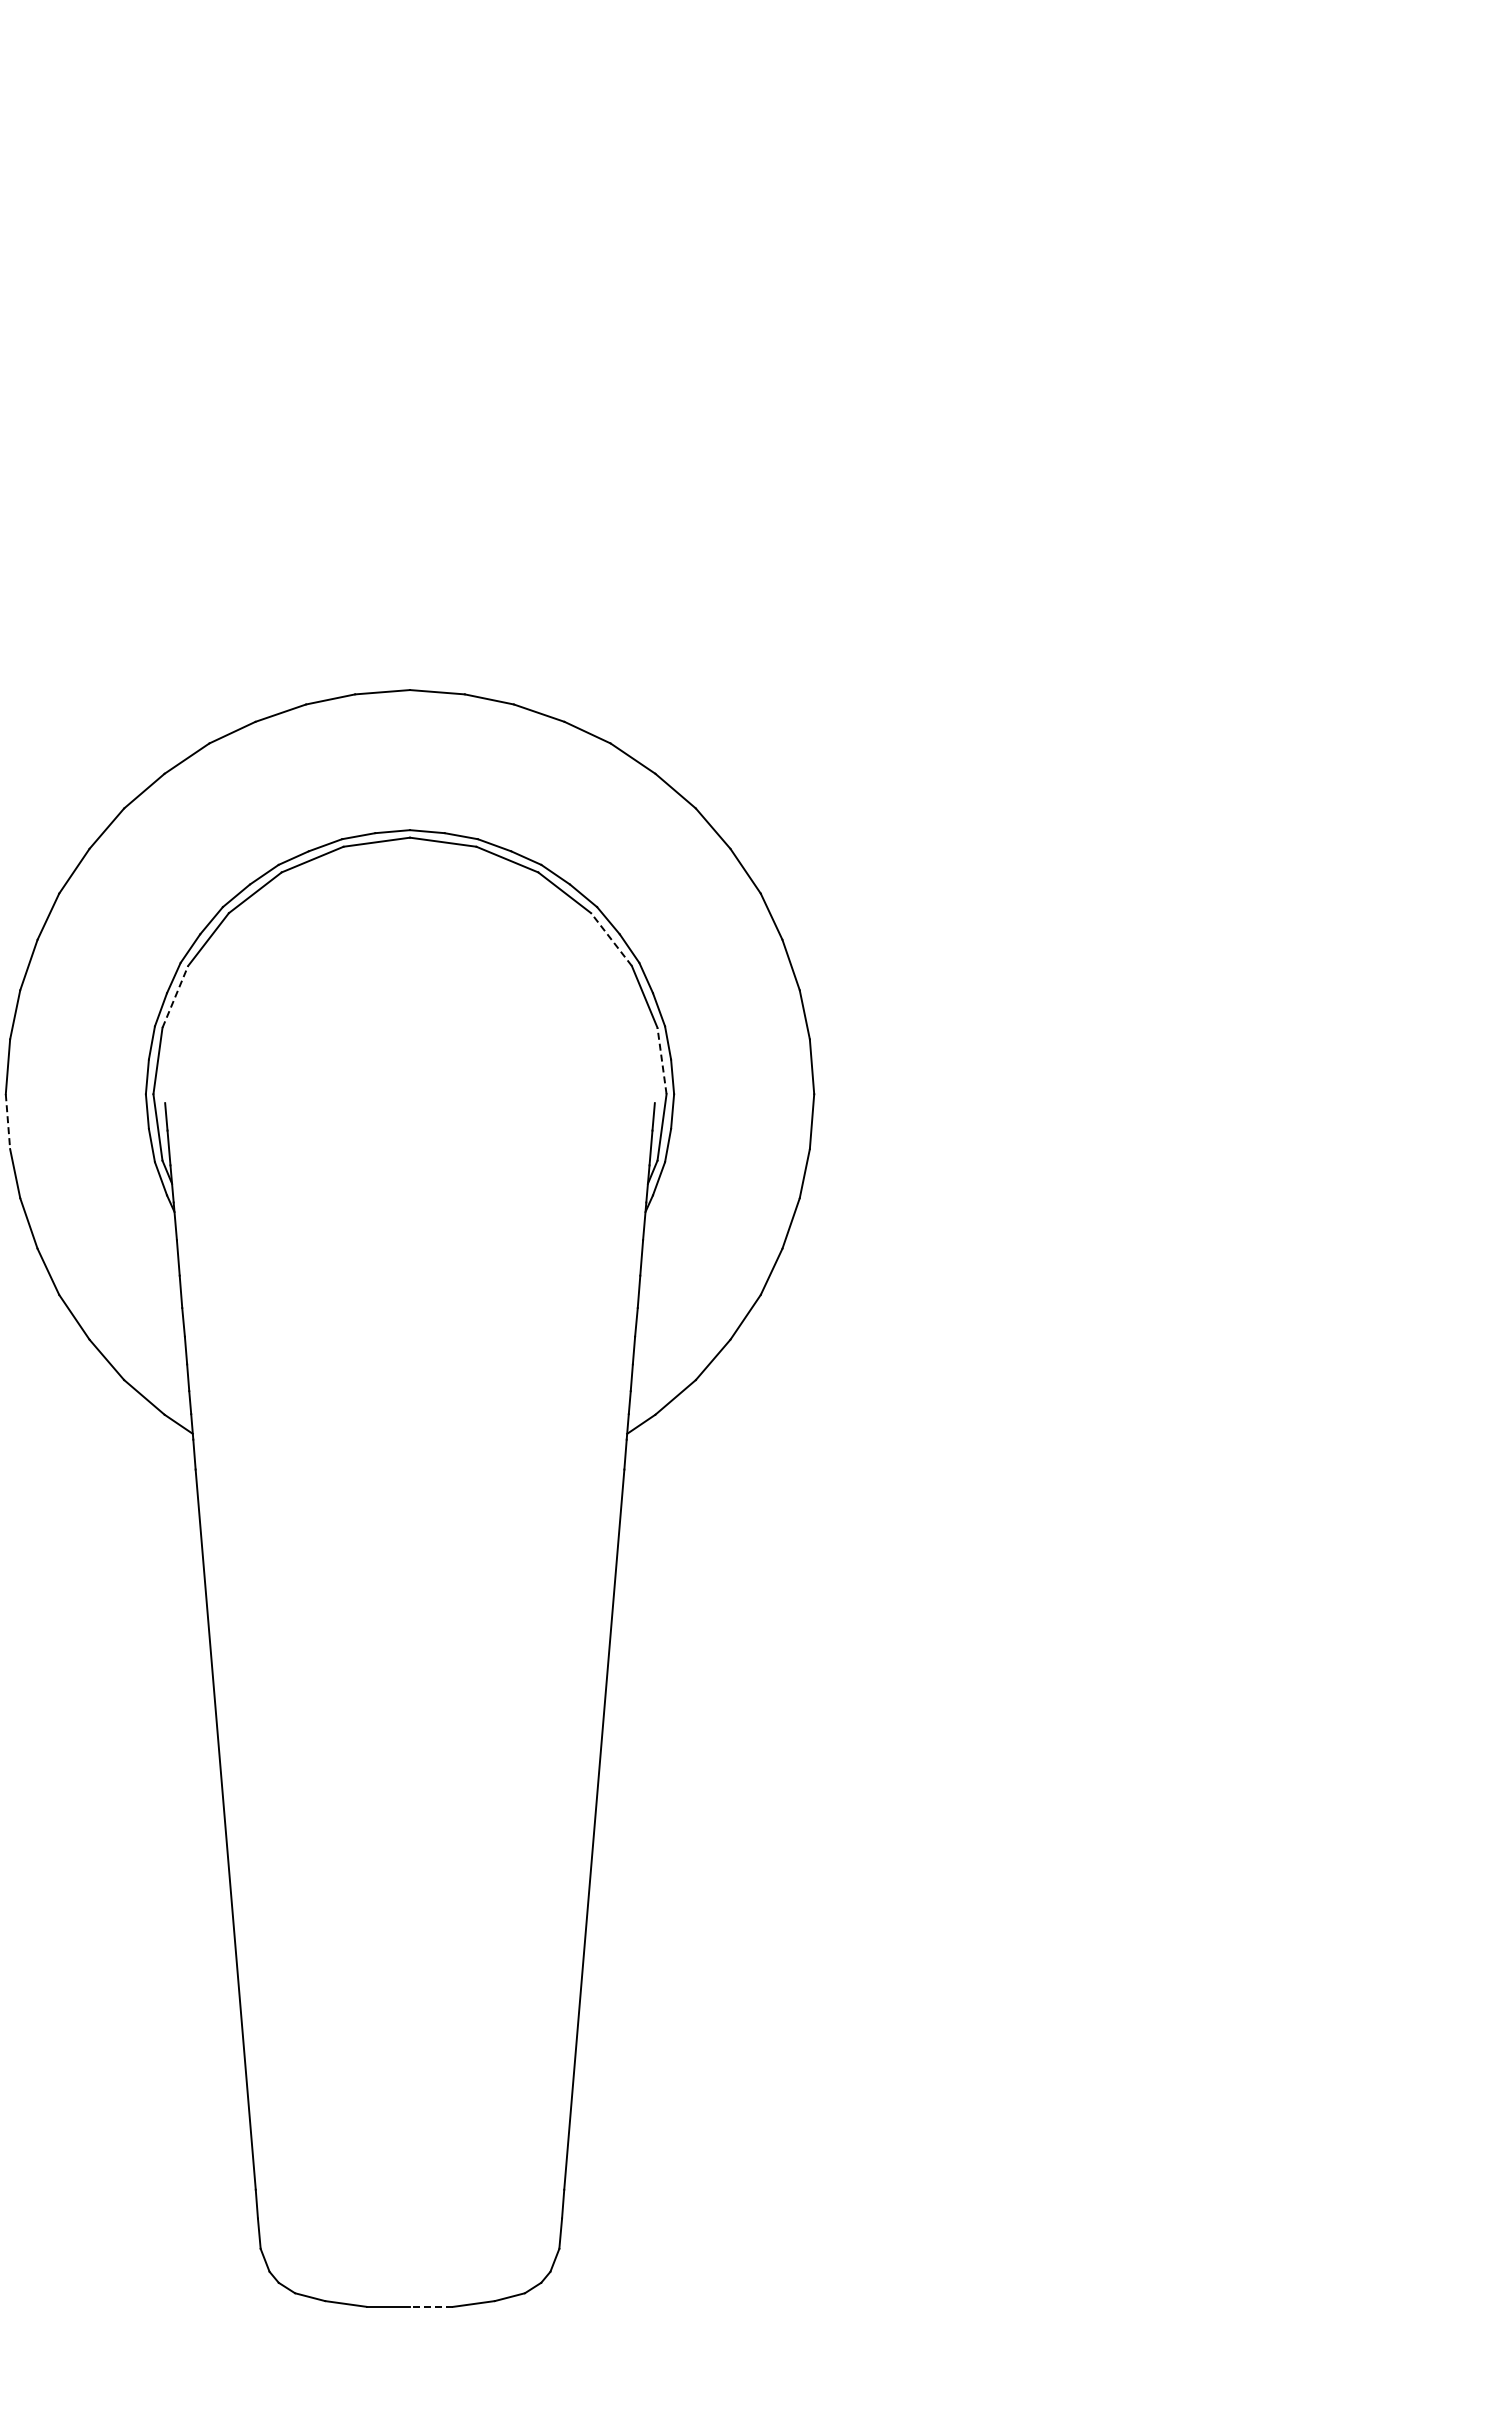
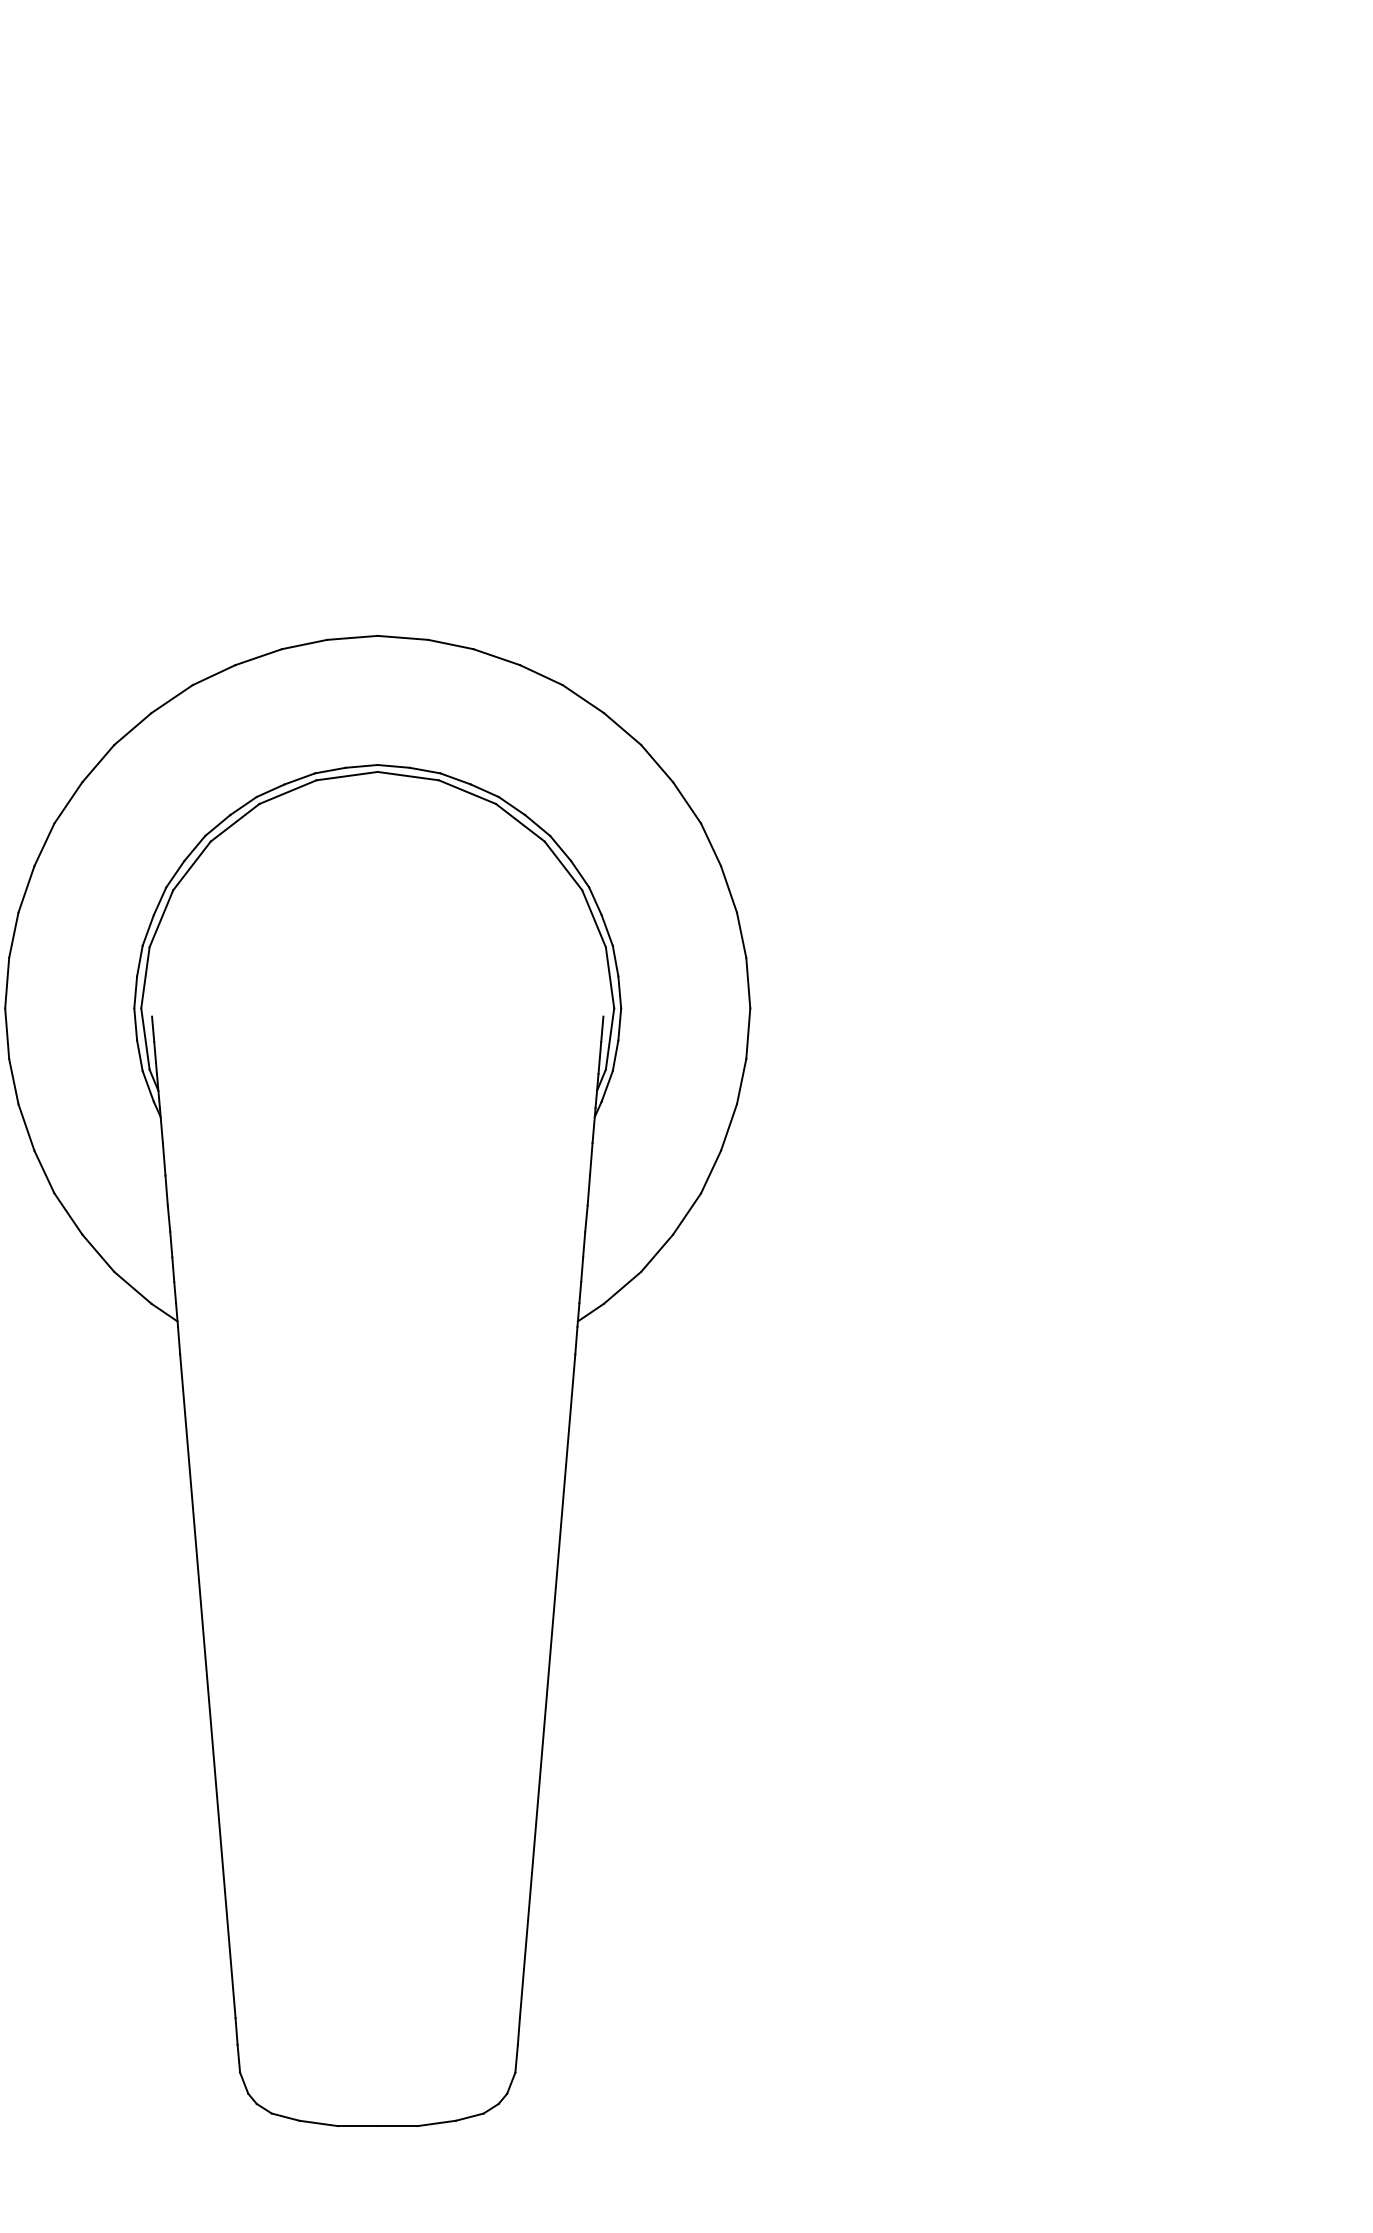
line: (611, 939) -> (563, 865), dashed -> solid
line: (175, 996) -> (161, 918), dashed -> solid
line: (662, 1061) -> (610, 978), dashed -> solid
line: (7, 1121) -> (6, 1033), dashed -> solid
line: (431, 2306) -> (397, 2125), dashed -> solid

